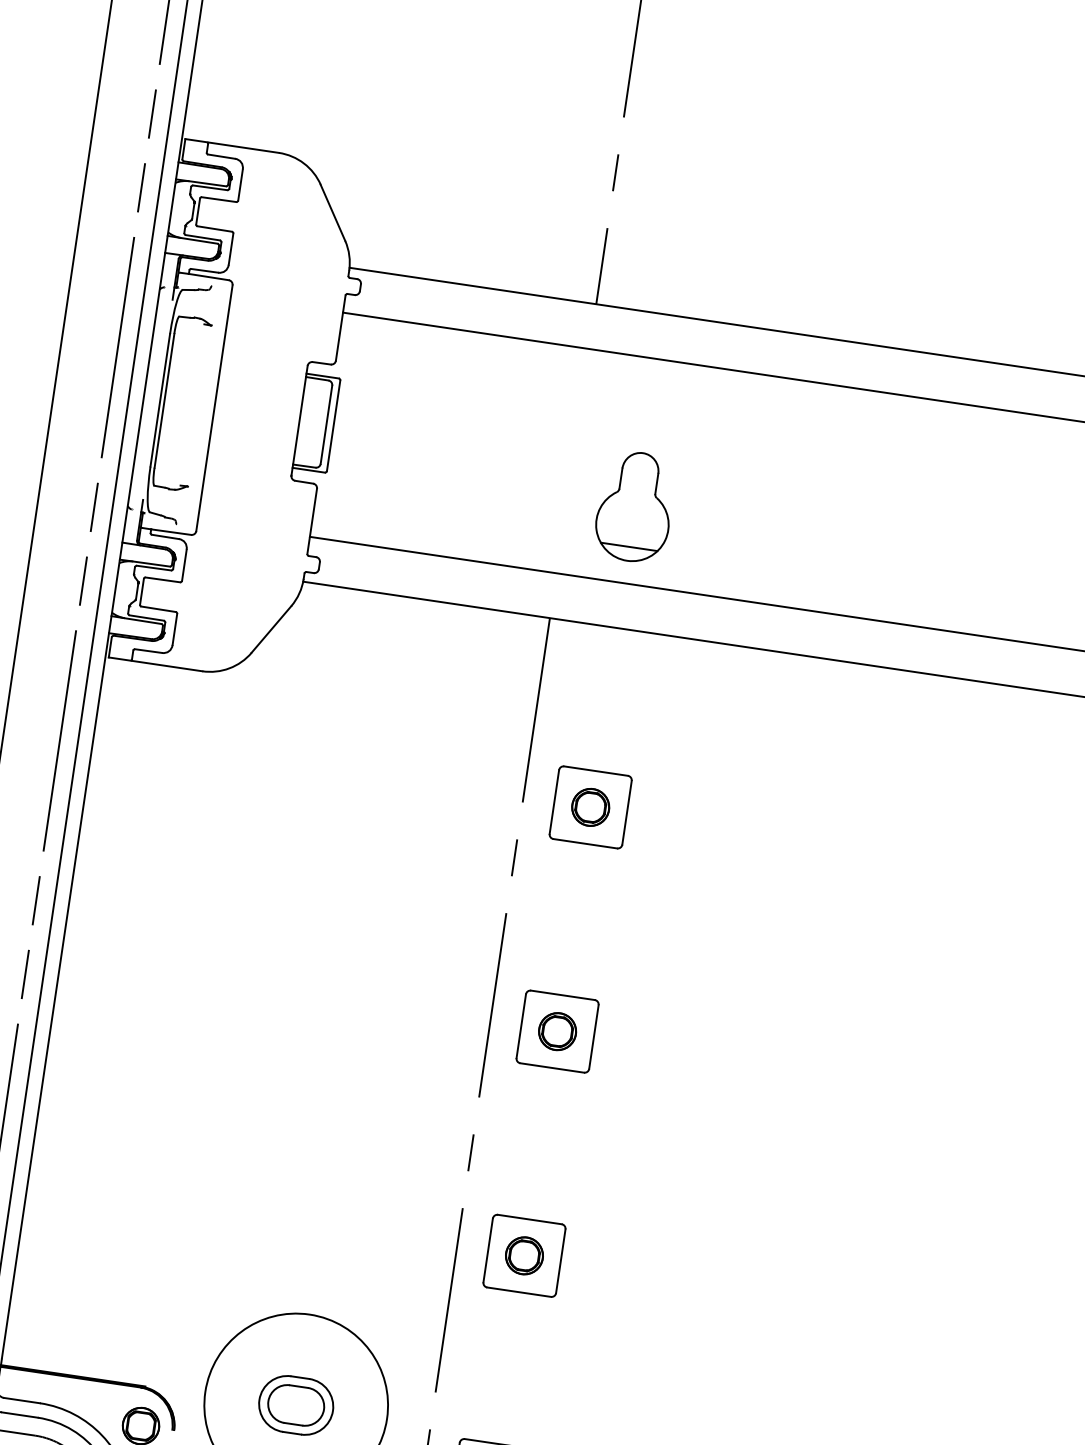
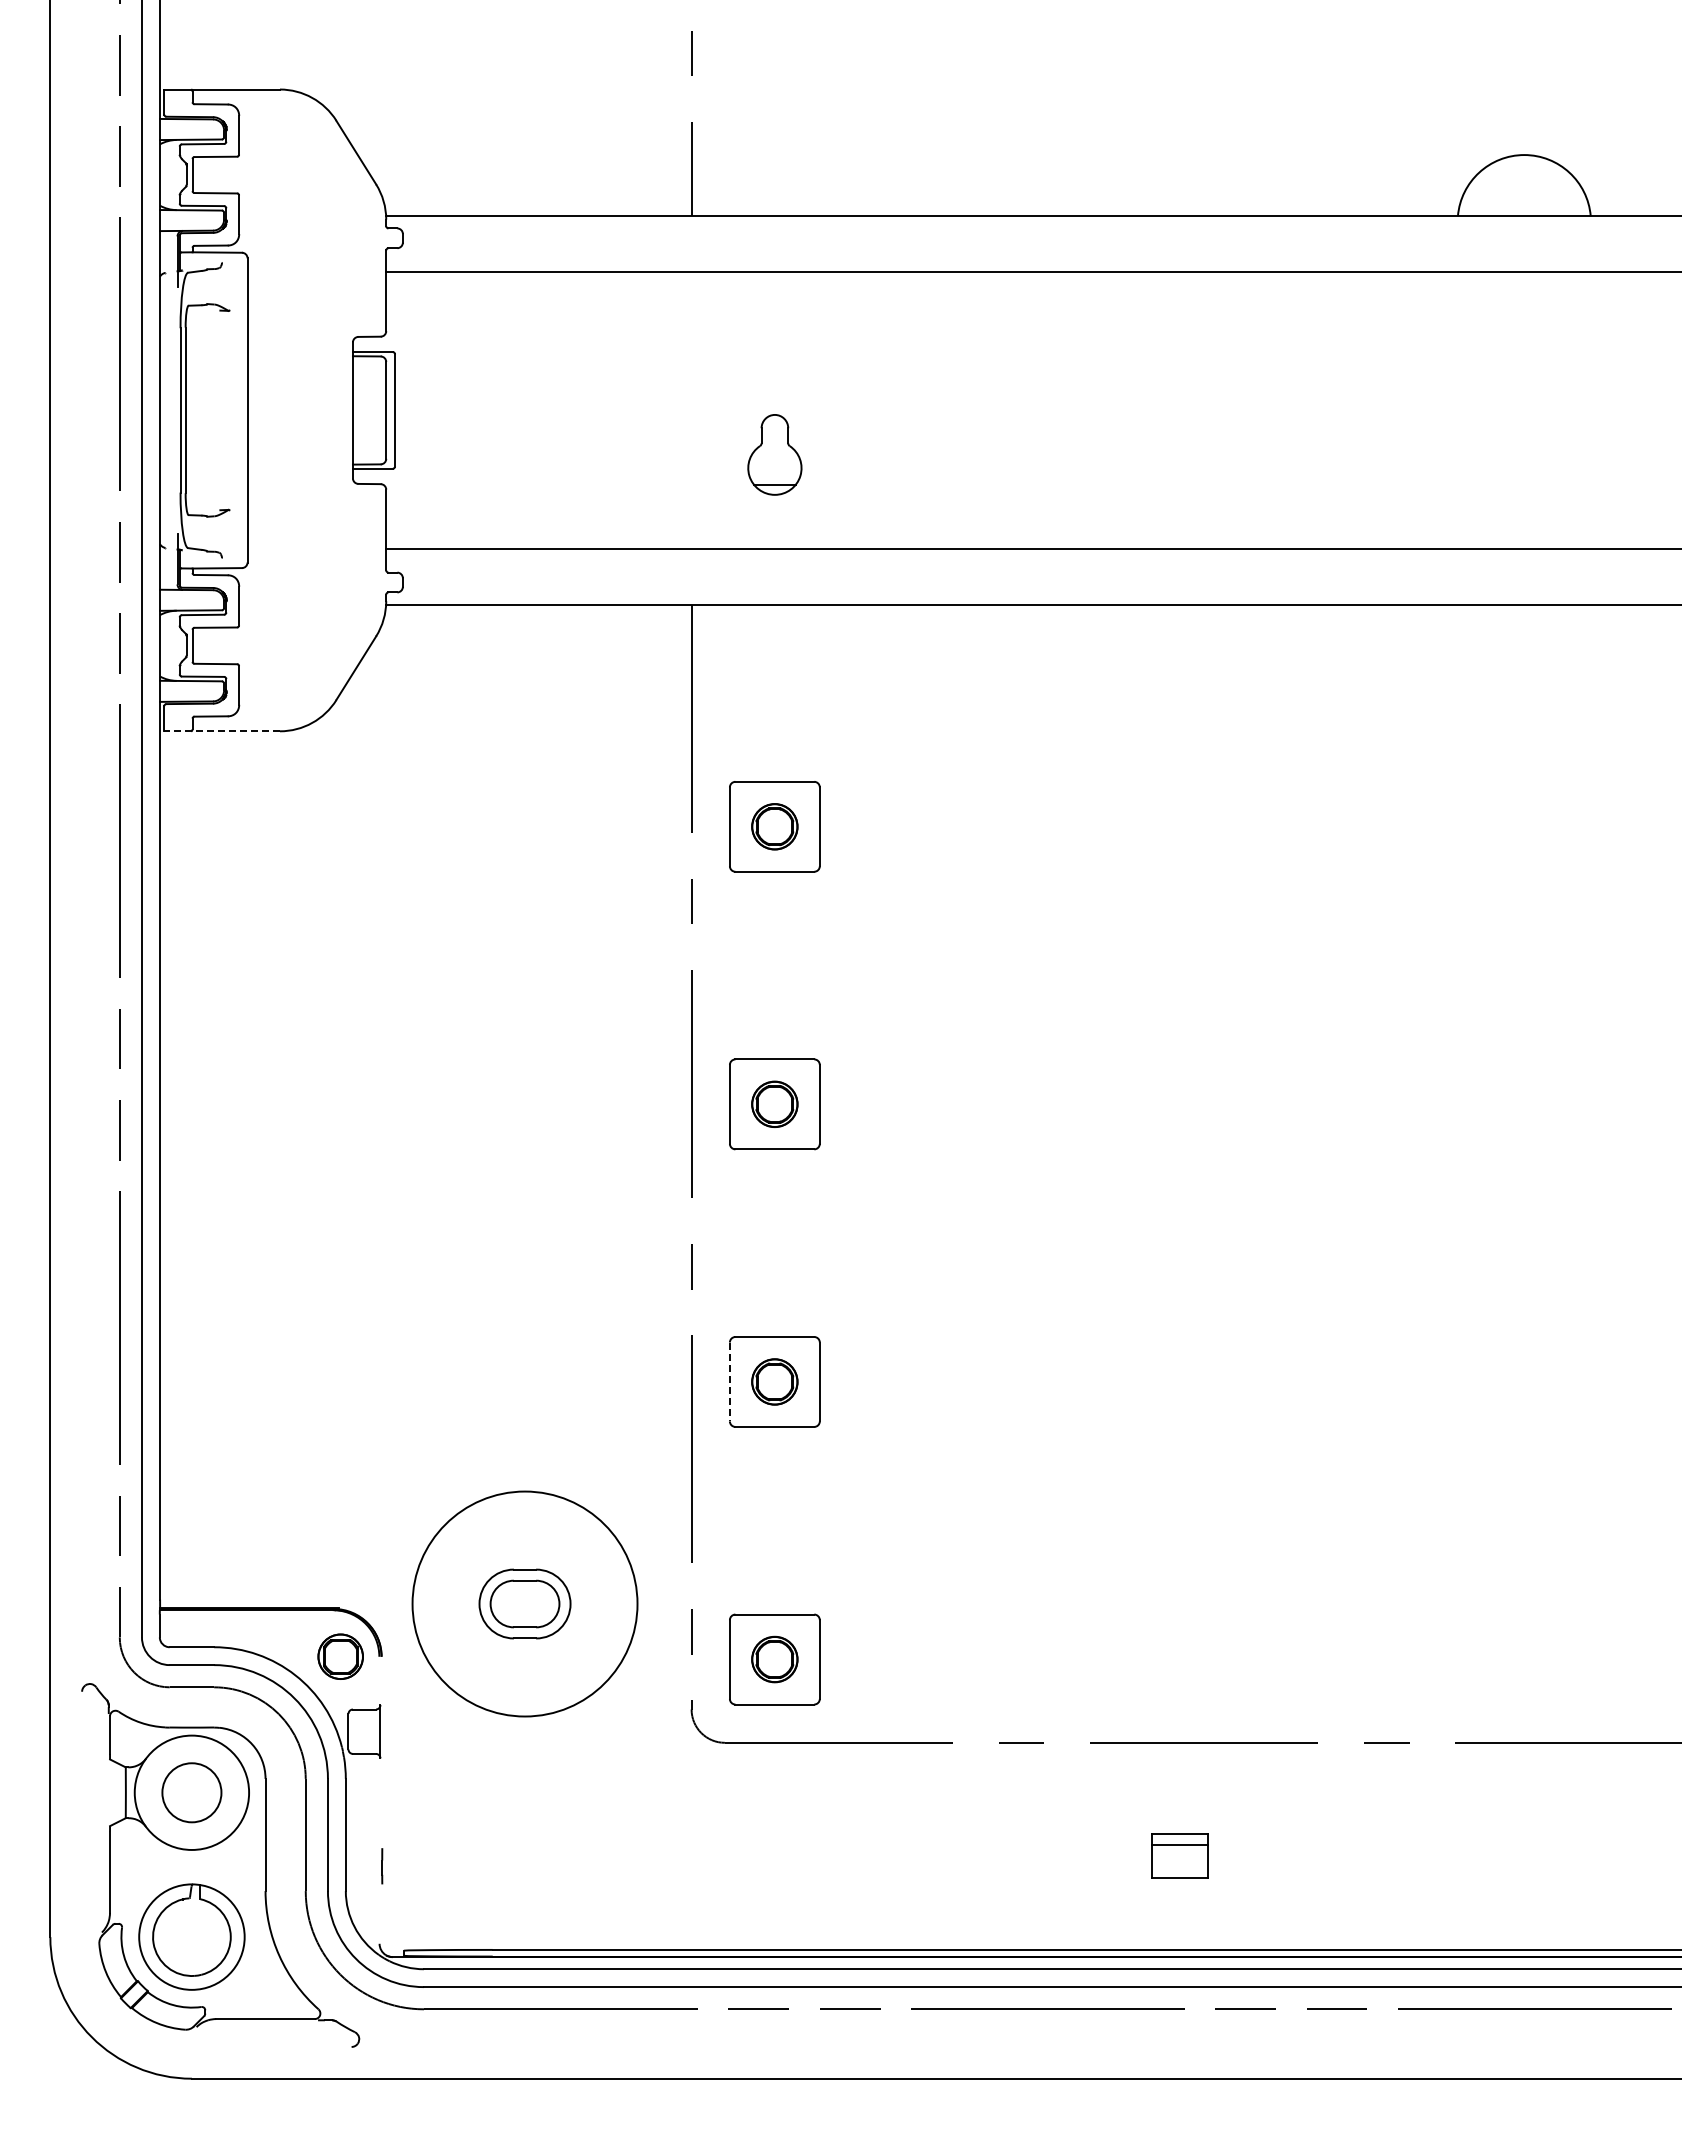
part: (634, 506) -> (774, 454), size x0.6
line: (155, 664) -> (222, 731), solid -> dashed
line: (487, 1250) -> (729, 1382), solid -> dashed

